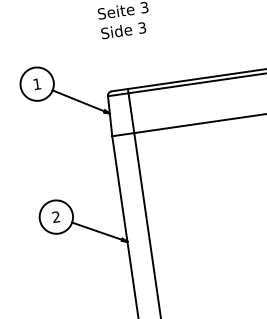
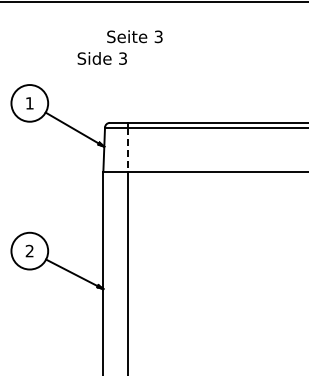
text: (122, 30) -> (101, 58), moved
line: (131, 113) -> (127, 150), solid -> dashed

